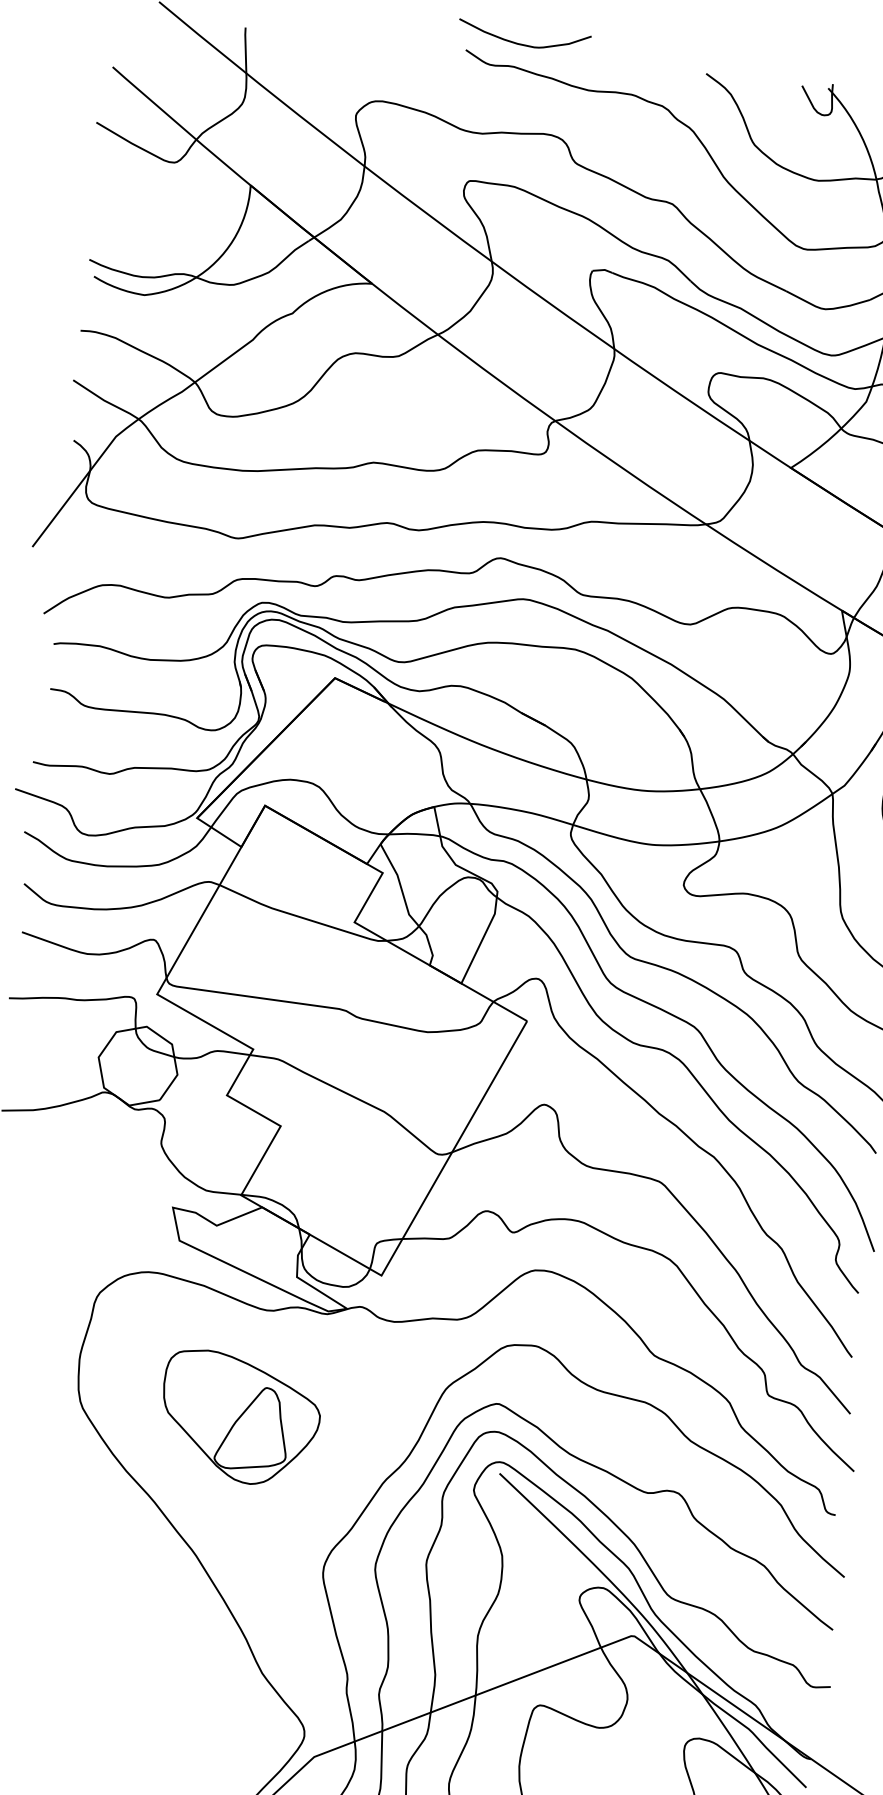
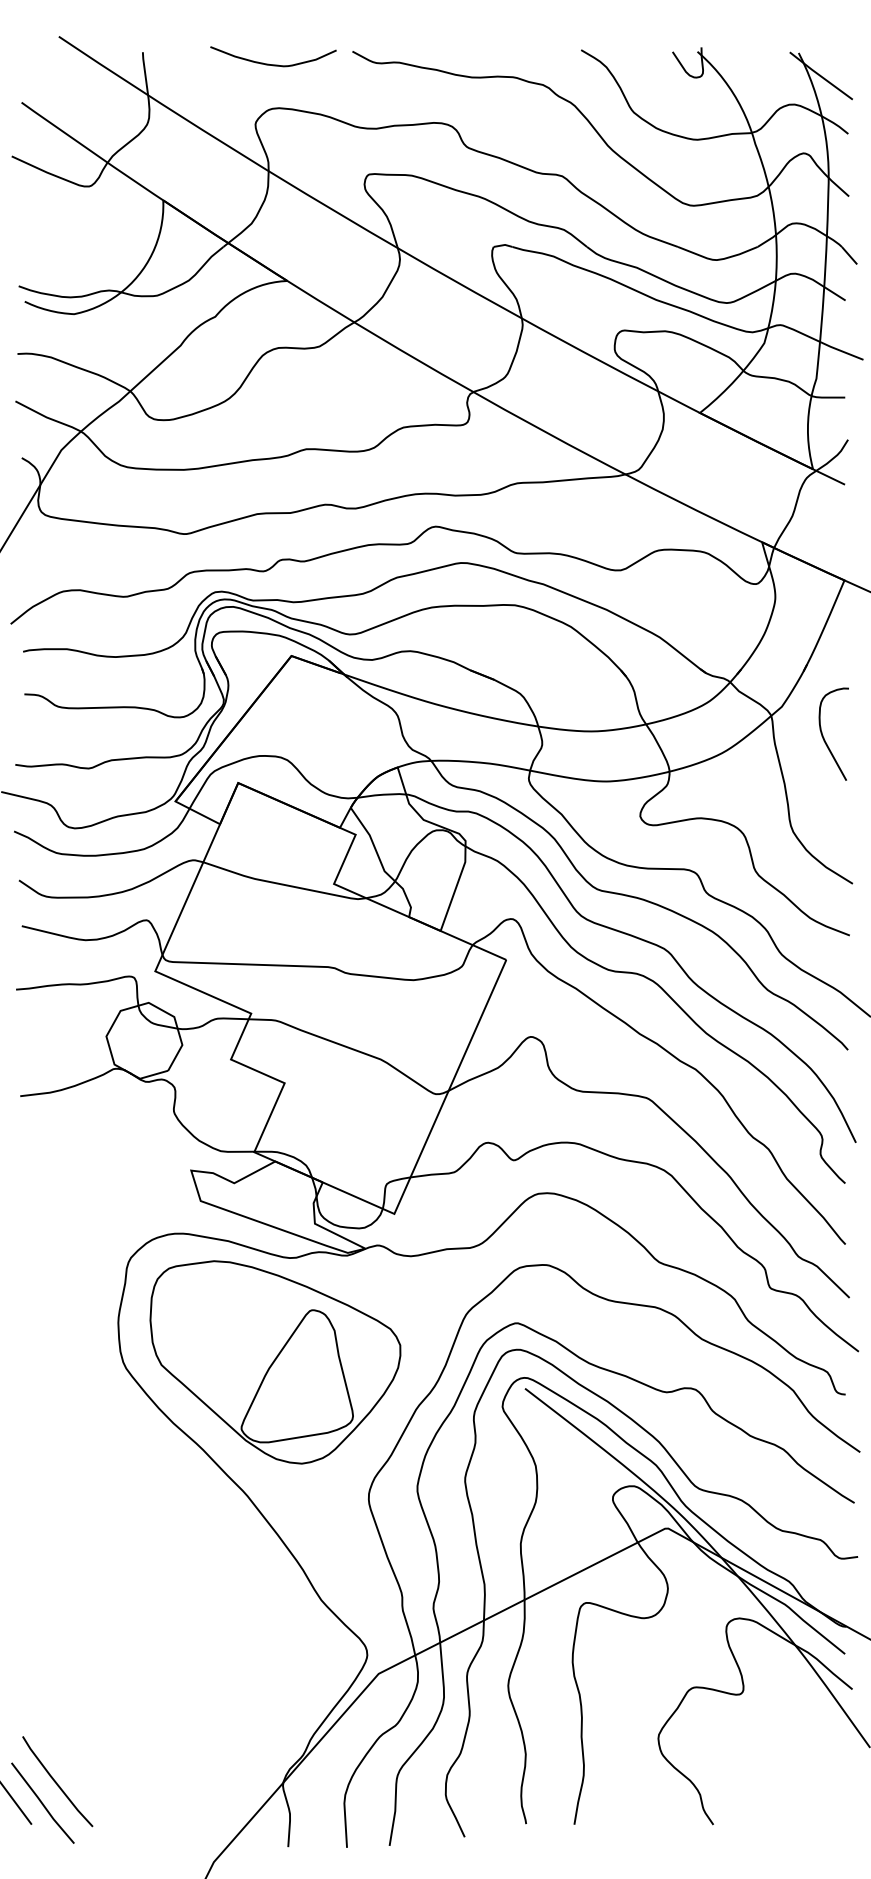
curve: (523, 44) -> (273, 64), moved
part: (240, 1418) -> (275, 1362), size x1.67

